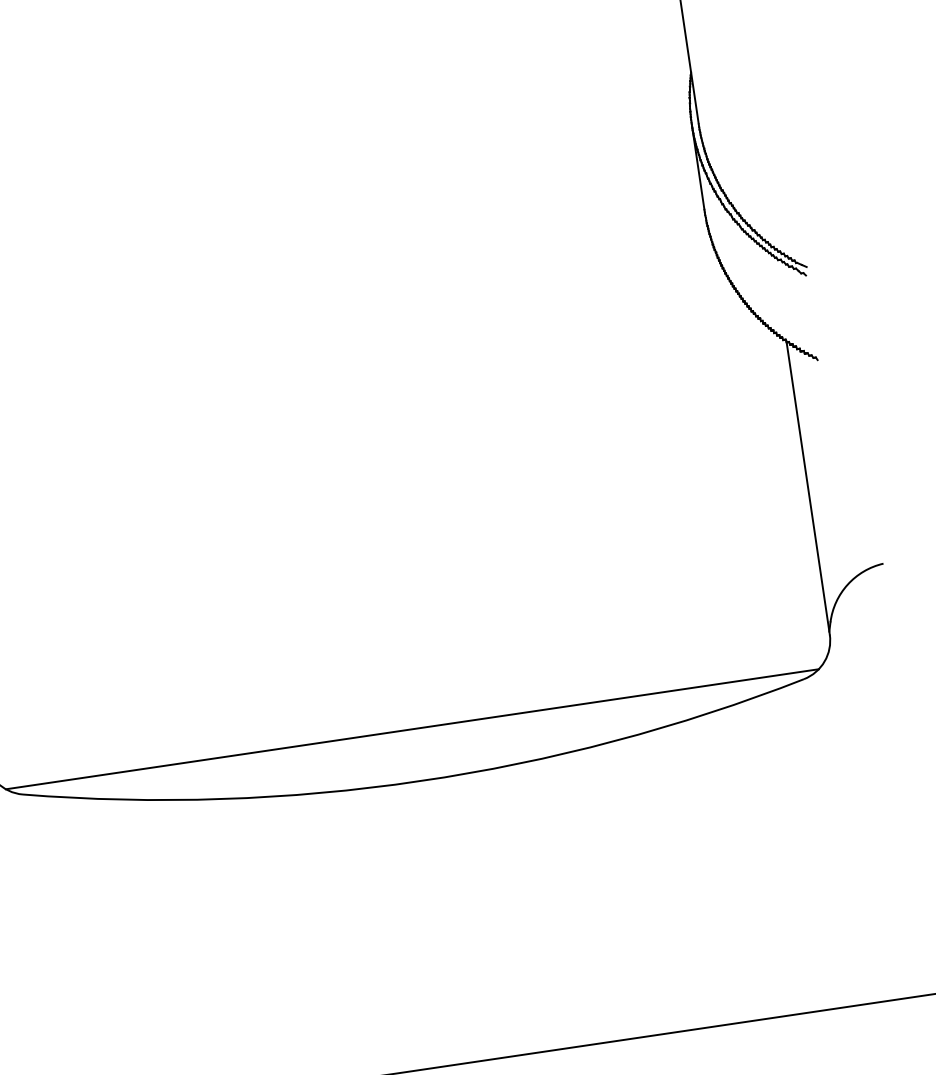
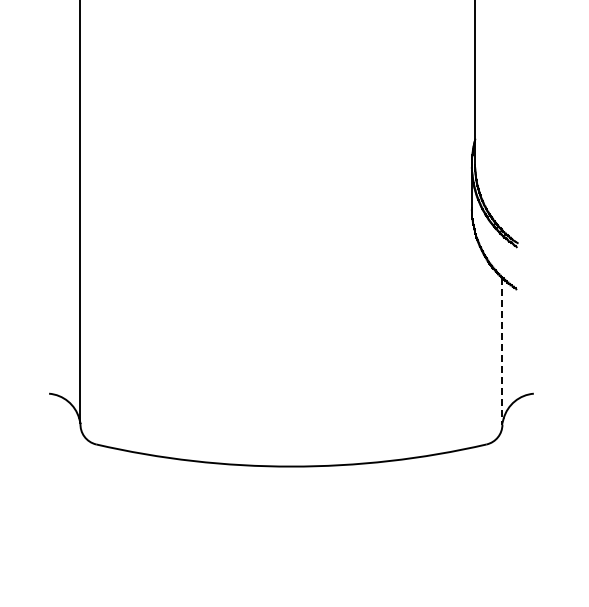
line: (808, 488) -> (502, 351), solid -> dashed
line: (412, 728) -> (291, 440), removed

